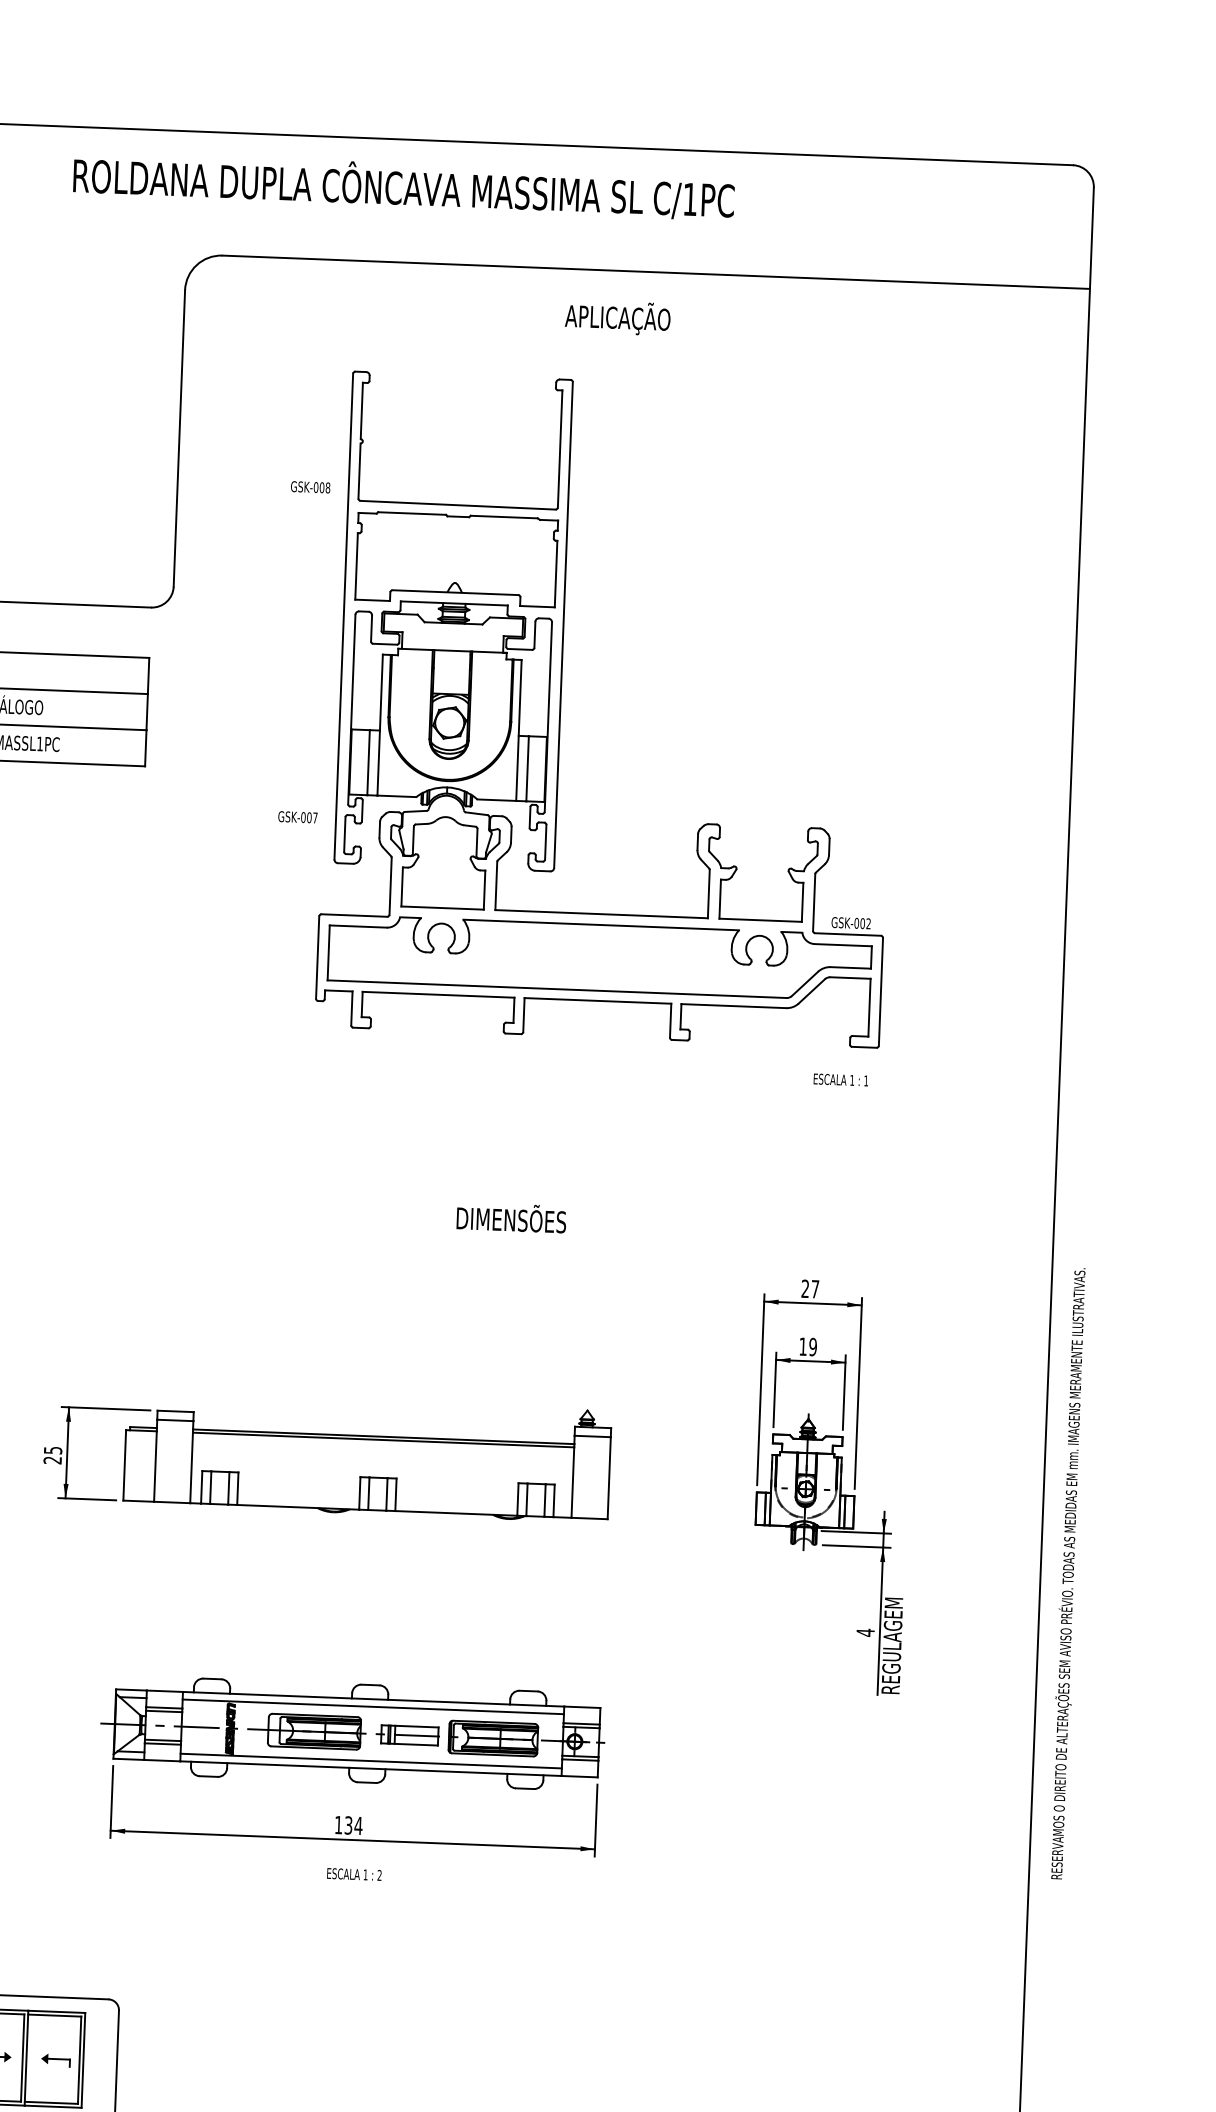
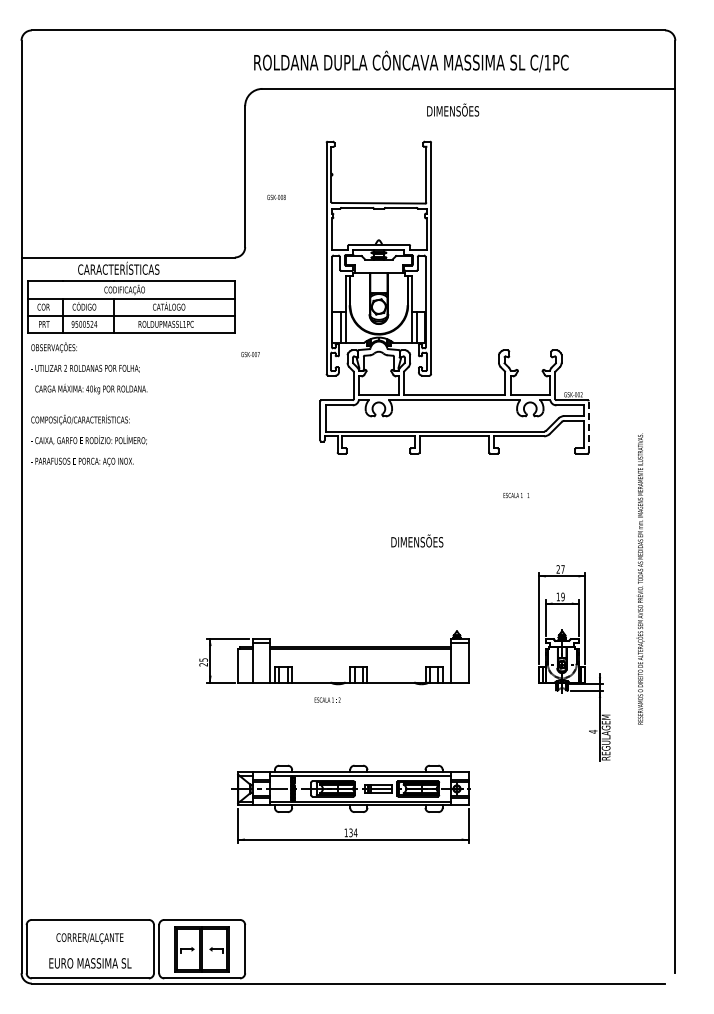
text: (404, 185) -> (411, 61), moved
text: (620, 318) -> (452, 111), APLICAÇÃO -> DIMENSÕES
text: (310, 485) -> (276, 196), moved
text: (298, 817) -> (250, 354), moved
line: (880, 991) -> (588, 426), solid -> dashed
text: (841, 1079) -> (516, 495), moved
text: (1068, 1572) -> (640, 578), moved
text: (354, 1873) -> (327, 699), moved

